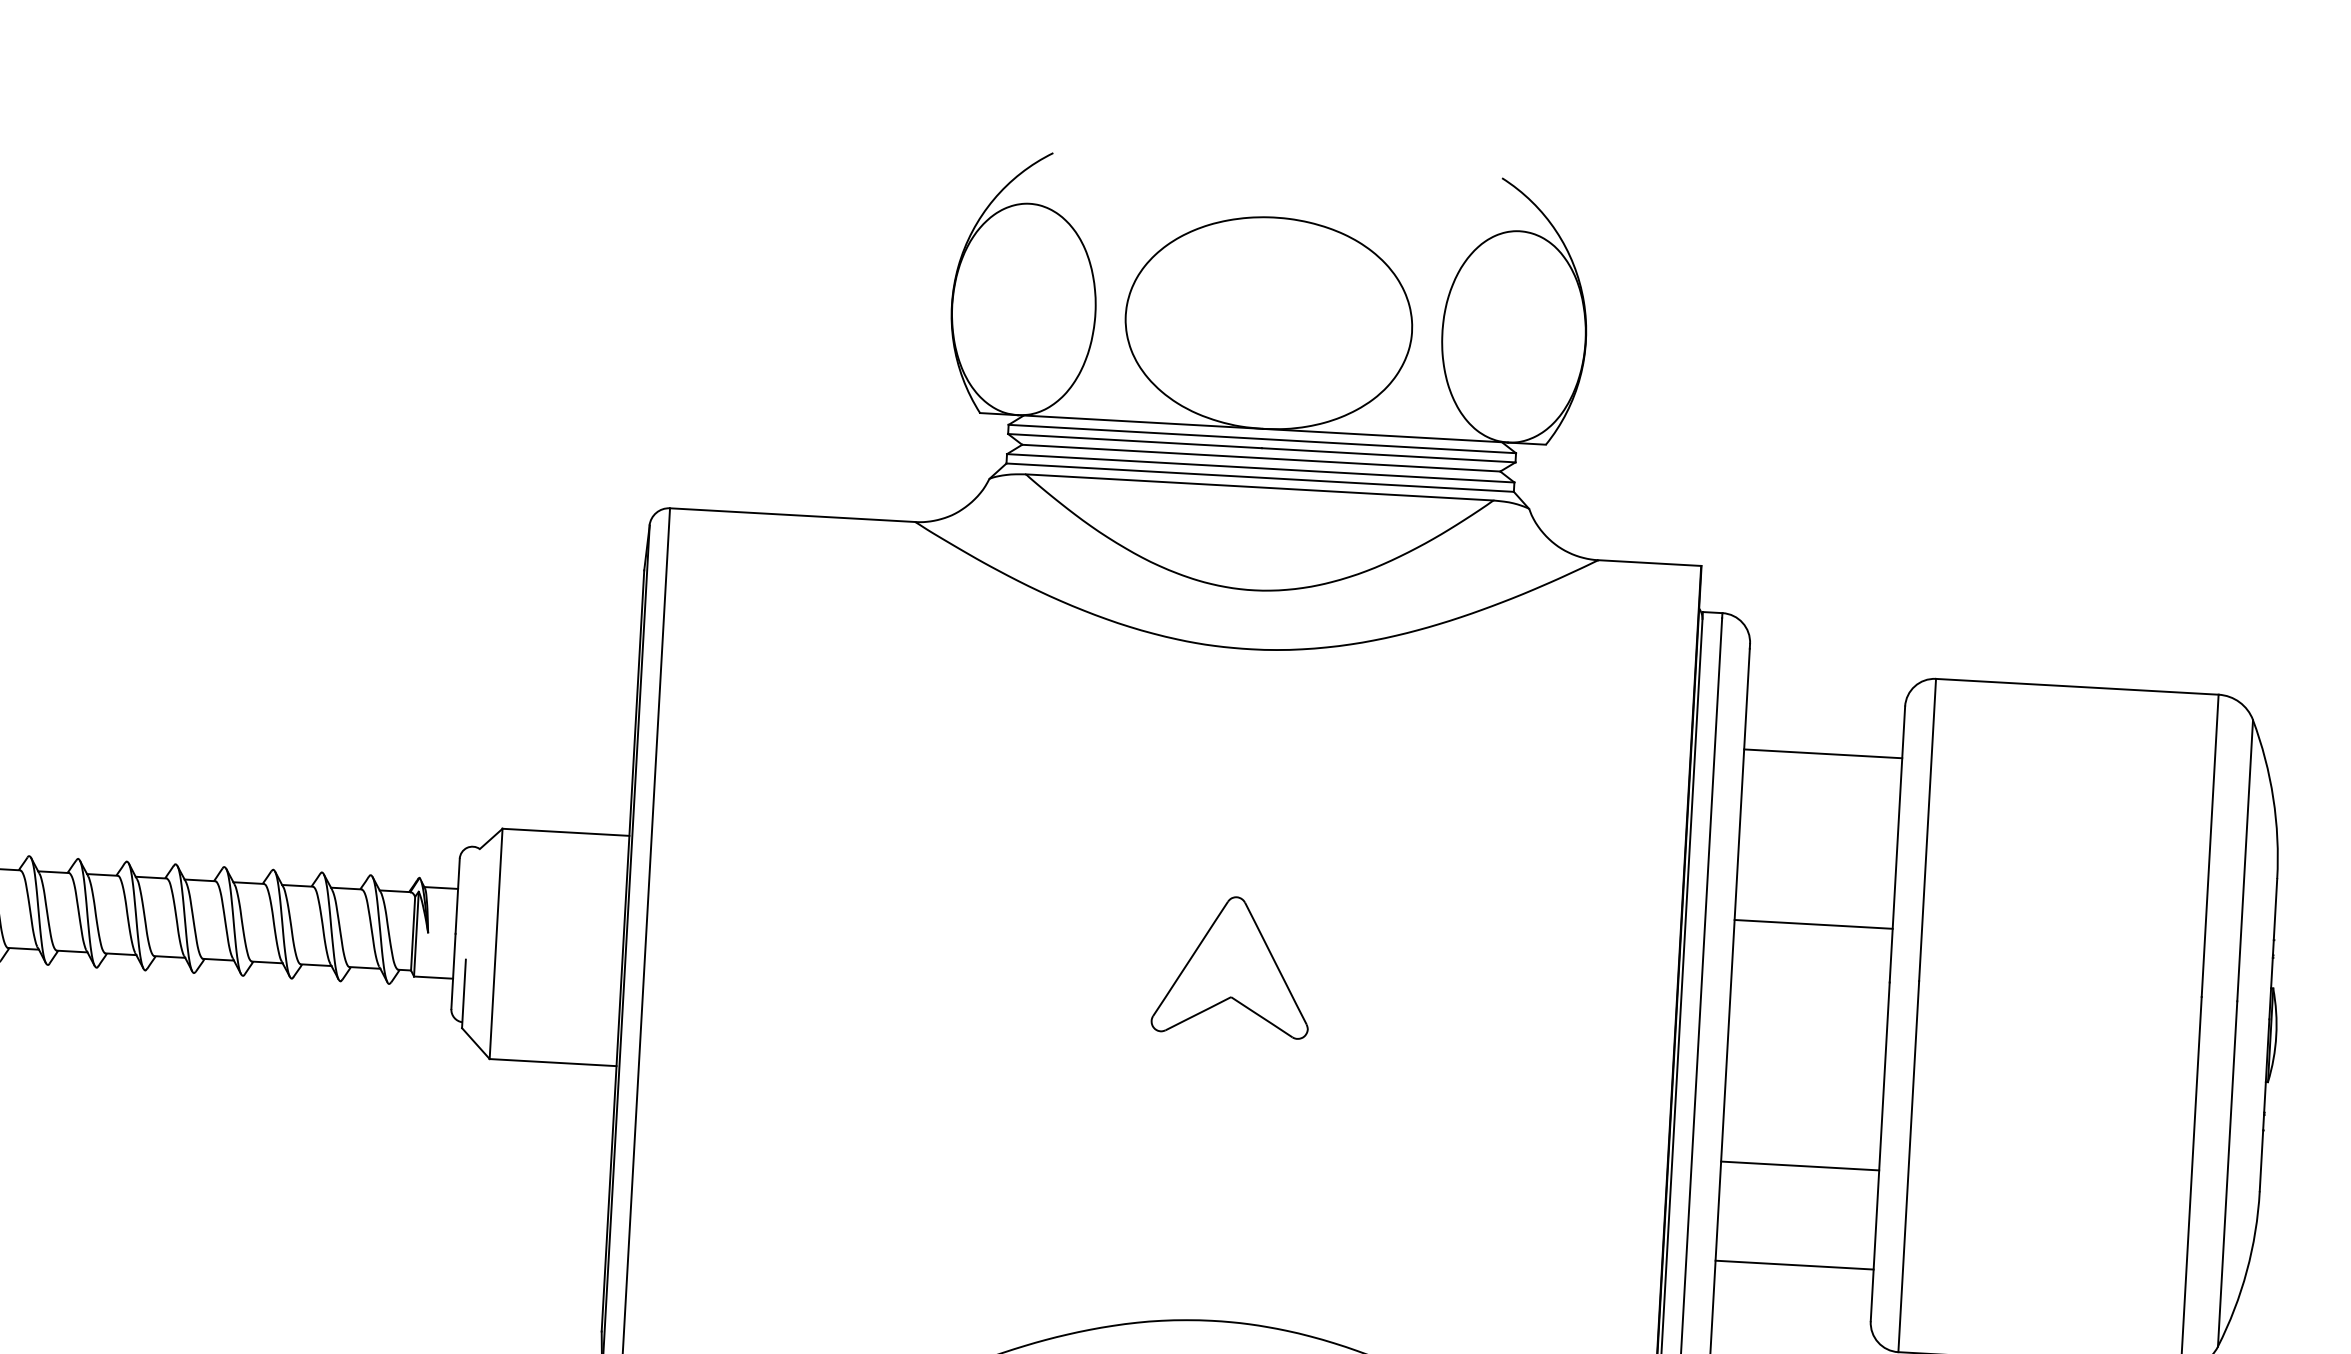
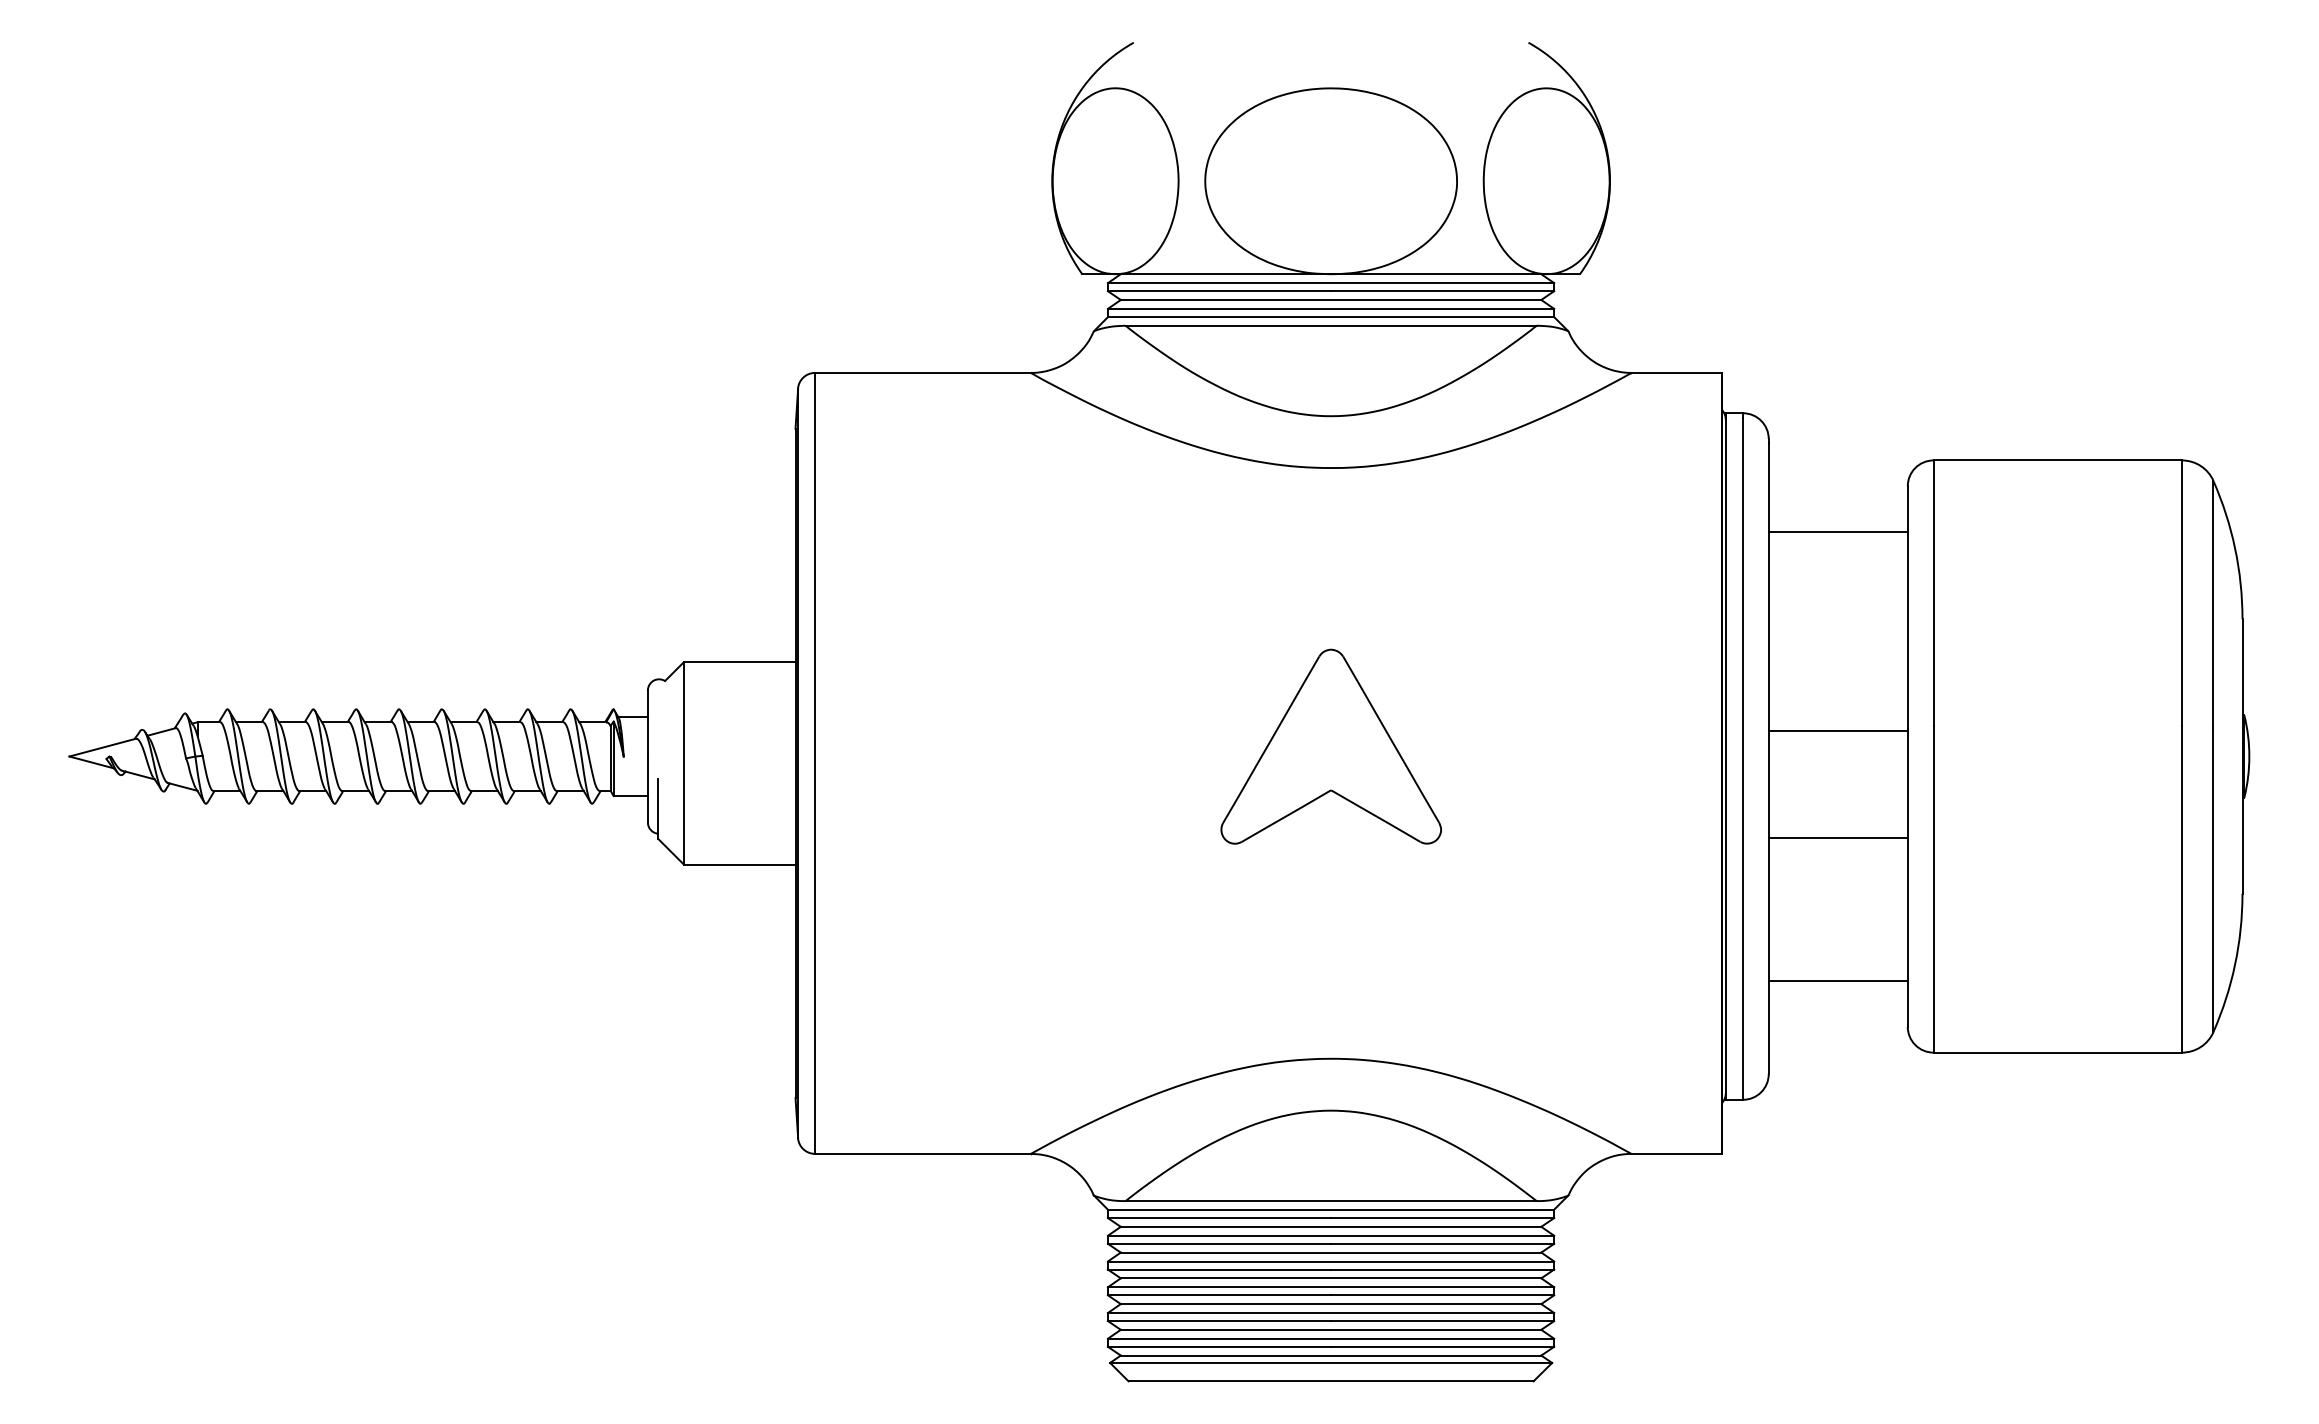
line: (1812, 924) -> (1837, 730), moved
part: (1232, 965) -> (1330, 746), size x1.6
line: (1799, 1166) -> (1837, 838), moved

